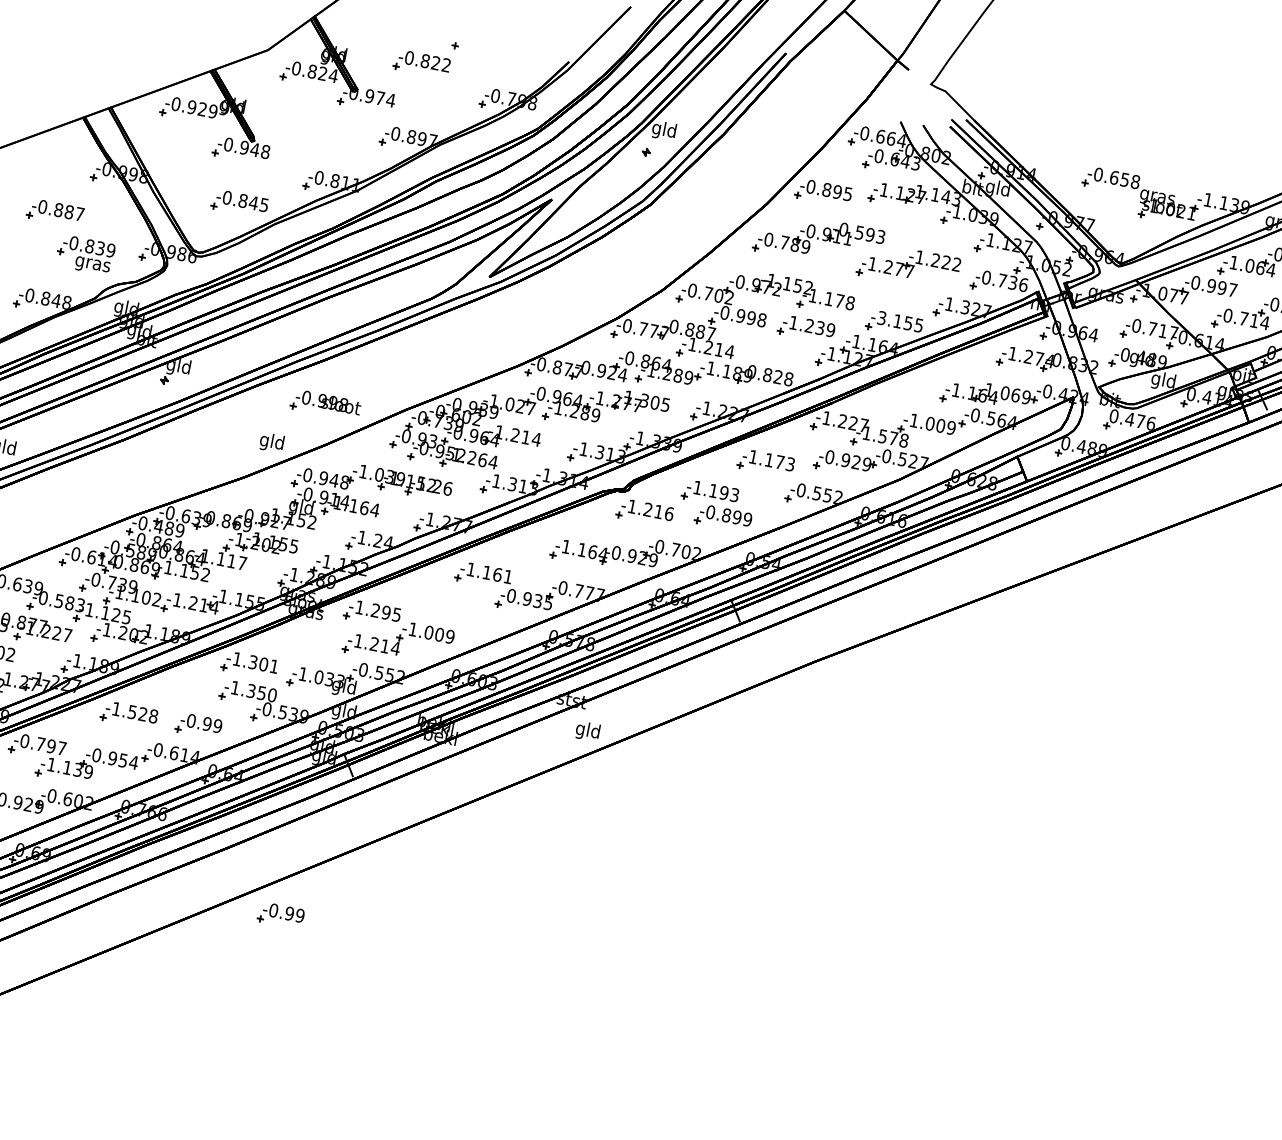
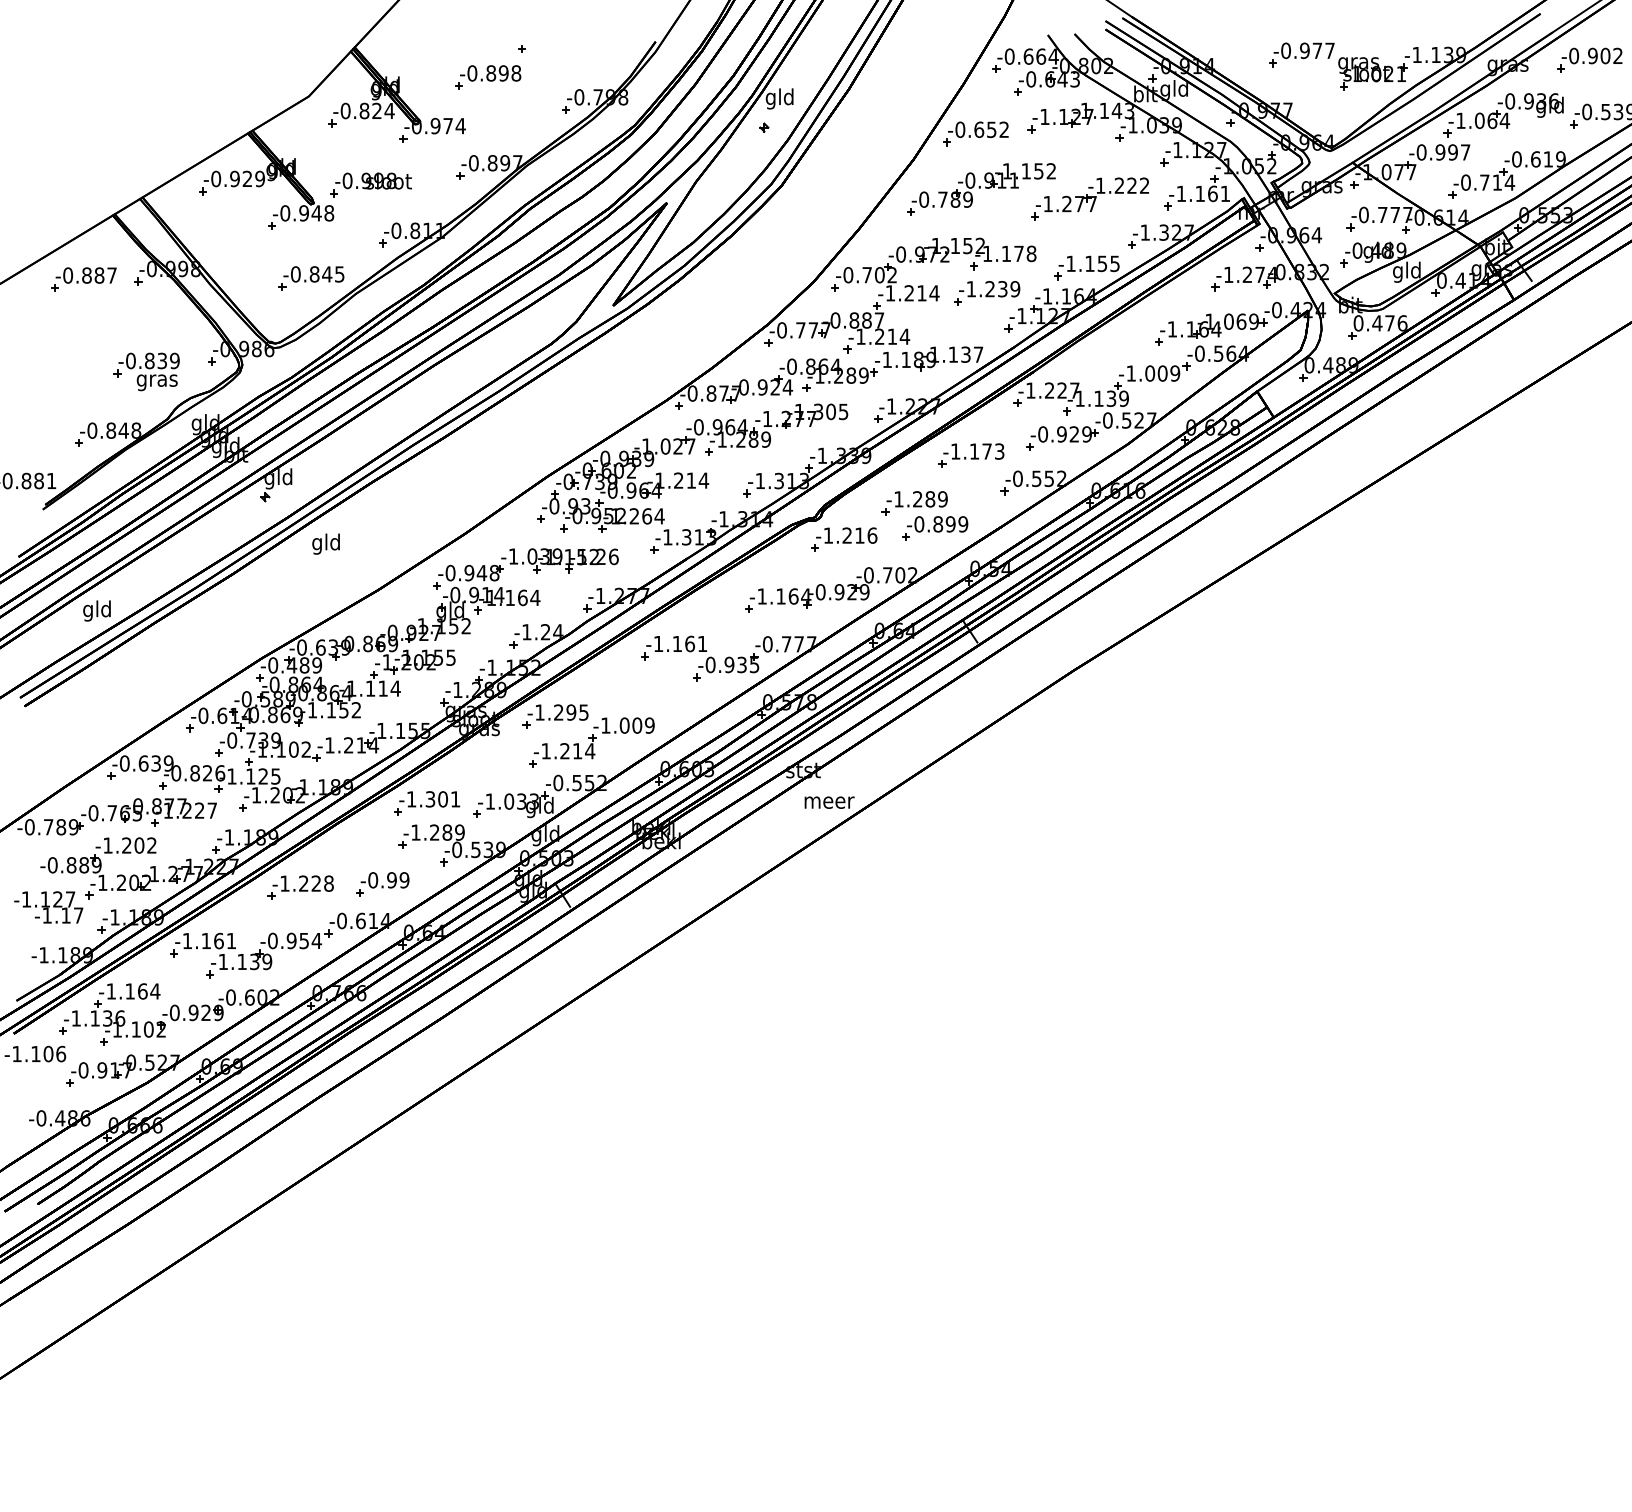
text: (440, 64) -> (509, 73), -0.822 -> -0.898
text: (1125, 179) -> (1317, 50), -0.658 -> -0.977
text: (837, 191) -> (991, 129), -0.895 -> -0.652
part: (55, 212) -> (83, 279), moved
text: (862, 233) -> (1029, 171), -0.593 -> -1.152
text: (1005, 281) -> (1203, 193), -0.736 -> -1.161
text: (743, 316) -> (912, 293), -0.998 -> -1.214
text: (881, 317) -> (1070, 263), -3.155 -> -1.155
text: (1162, 330) -> (1394, 214), -0.717 -> -0.777
text: (770, 375) -> (956, 354), -0.828 -> -1.137
part: (325, 404) -> (370, 184), moved
text: (893, 438) -> (1111, 398), -1.578 -> -1.139
text: (271, 442) -> (325, 543), moved
text: (724, 493) -> (930, 499), -1.193 -> -1.289
text: (242, 563) -> (395, 688), -1.117 -> -1.114
text: (69, 603) -> (207, 773), -0.583 -> -0.826
text: (261, 693) -> (447, 832), -1.350 -> -1.289
text: (132, 712) -> (303, 883), -1.528 -> -1.228
text: (588, 731) -> (829, 802), gld -> meer
text: (43, 744) -> (209, 940), -0.797 -> -1.161
part: (280, 915) -> (519, 1082), removed

